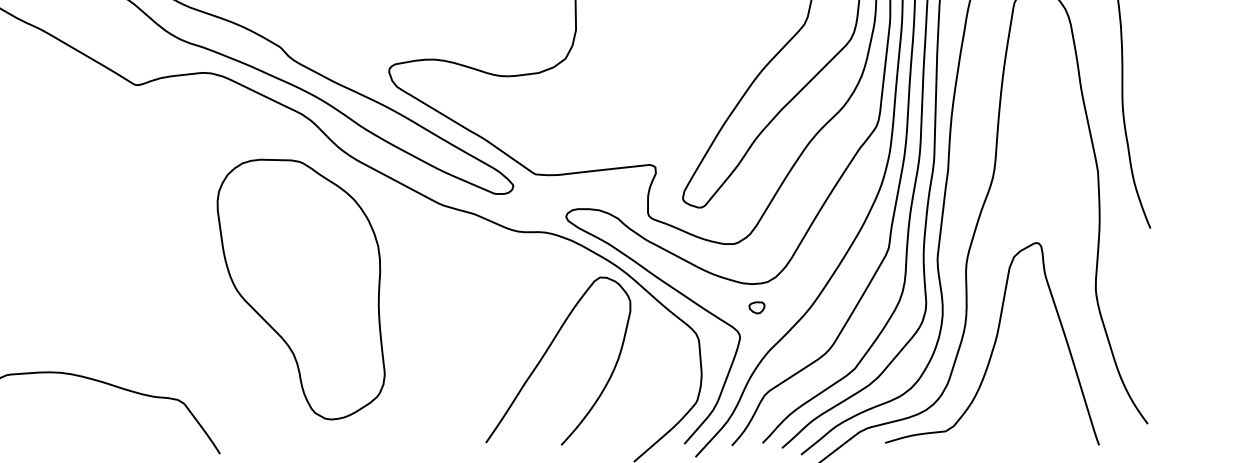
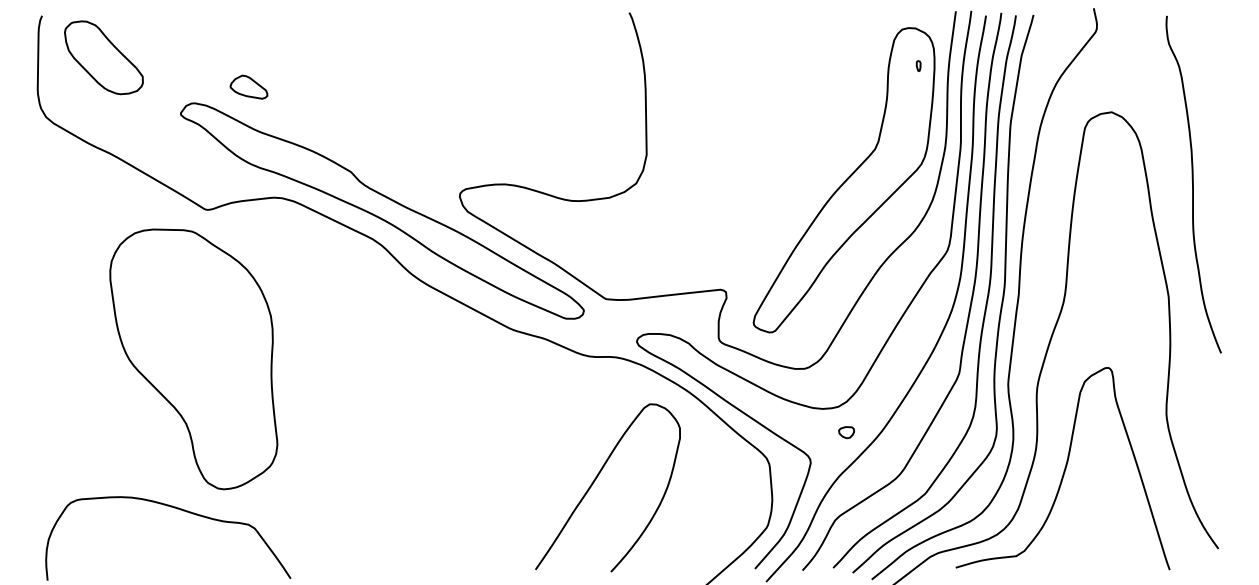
part: (300, 289) -> (193, 359), moved
part: (756, 307) -> (846, 432), moved
curve: (546, 352) -> (596, 479), moved

